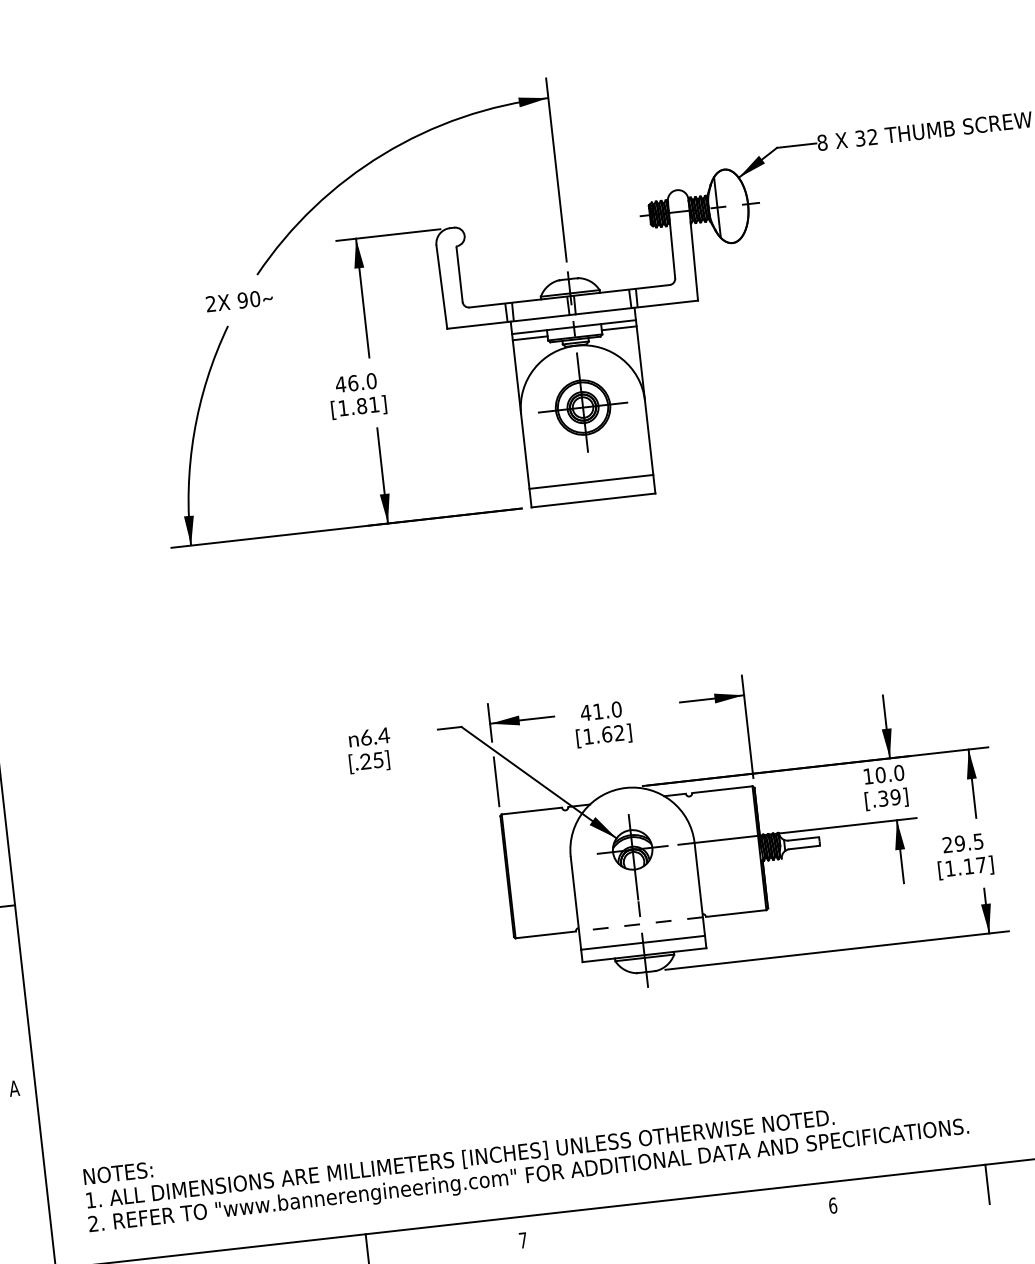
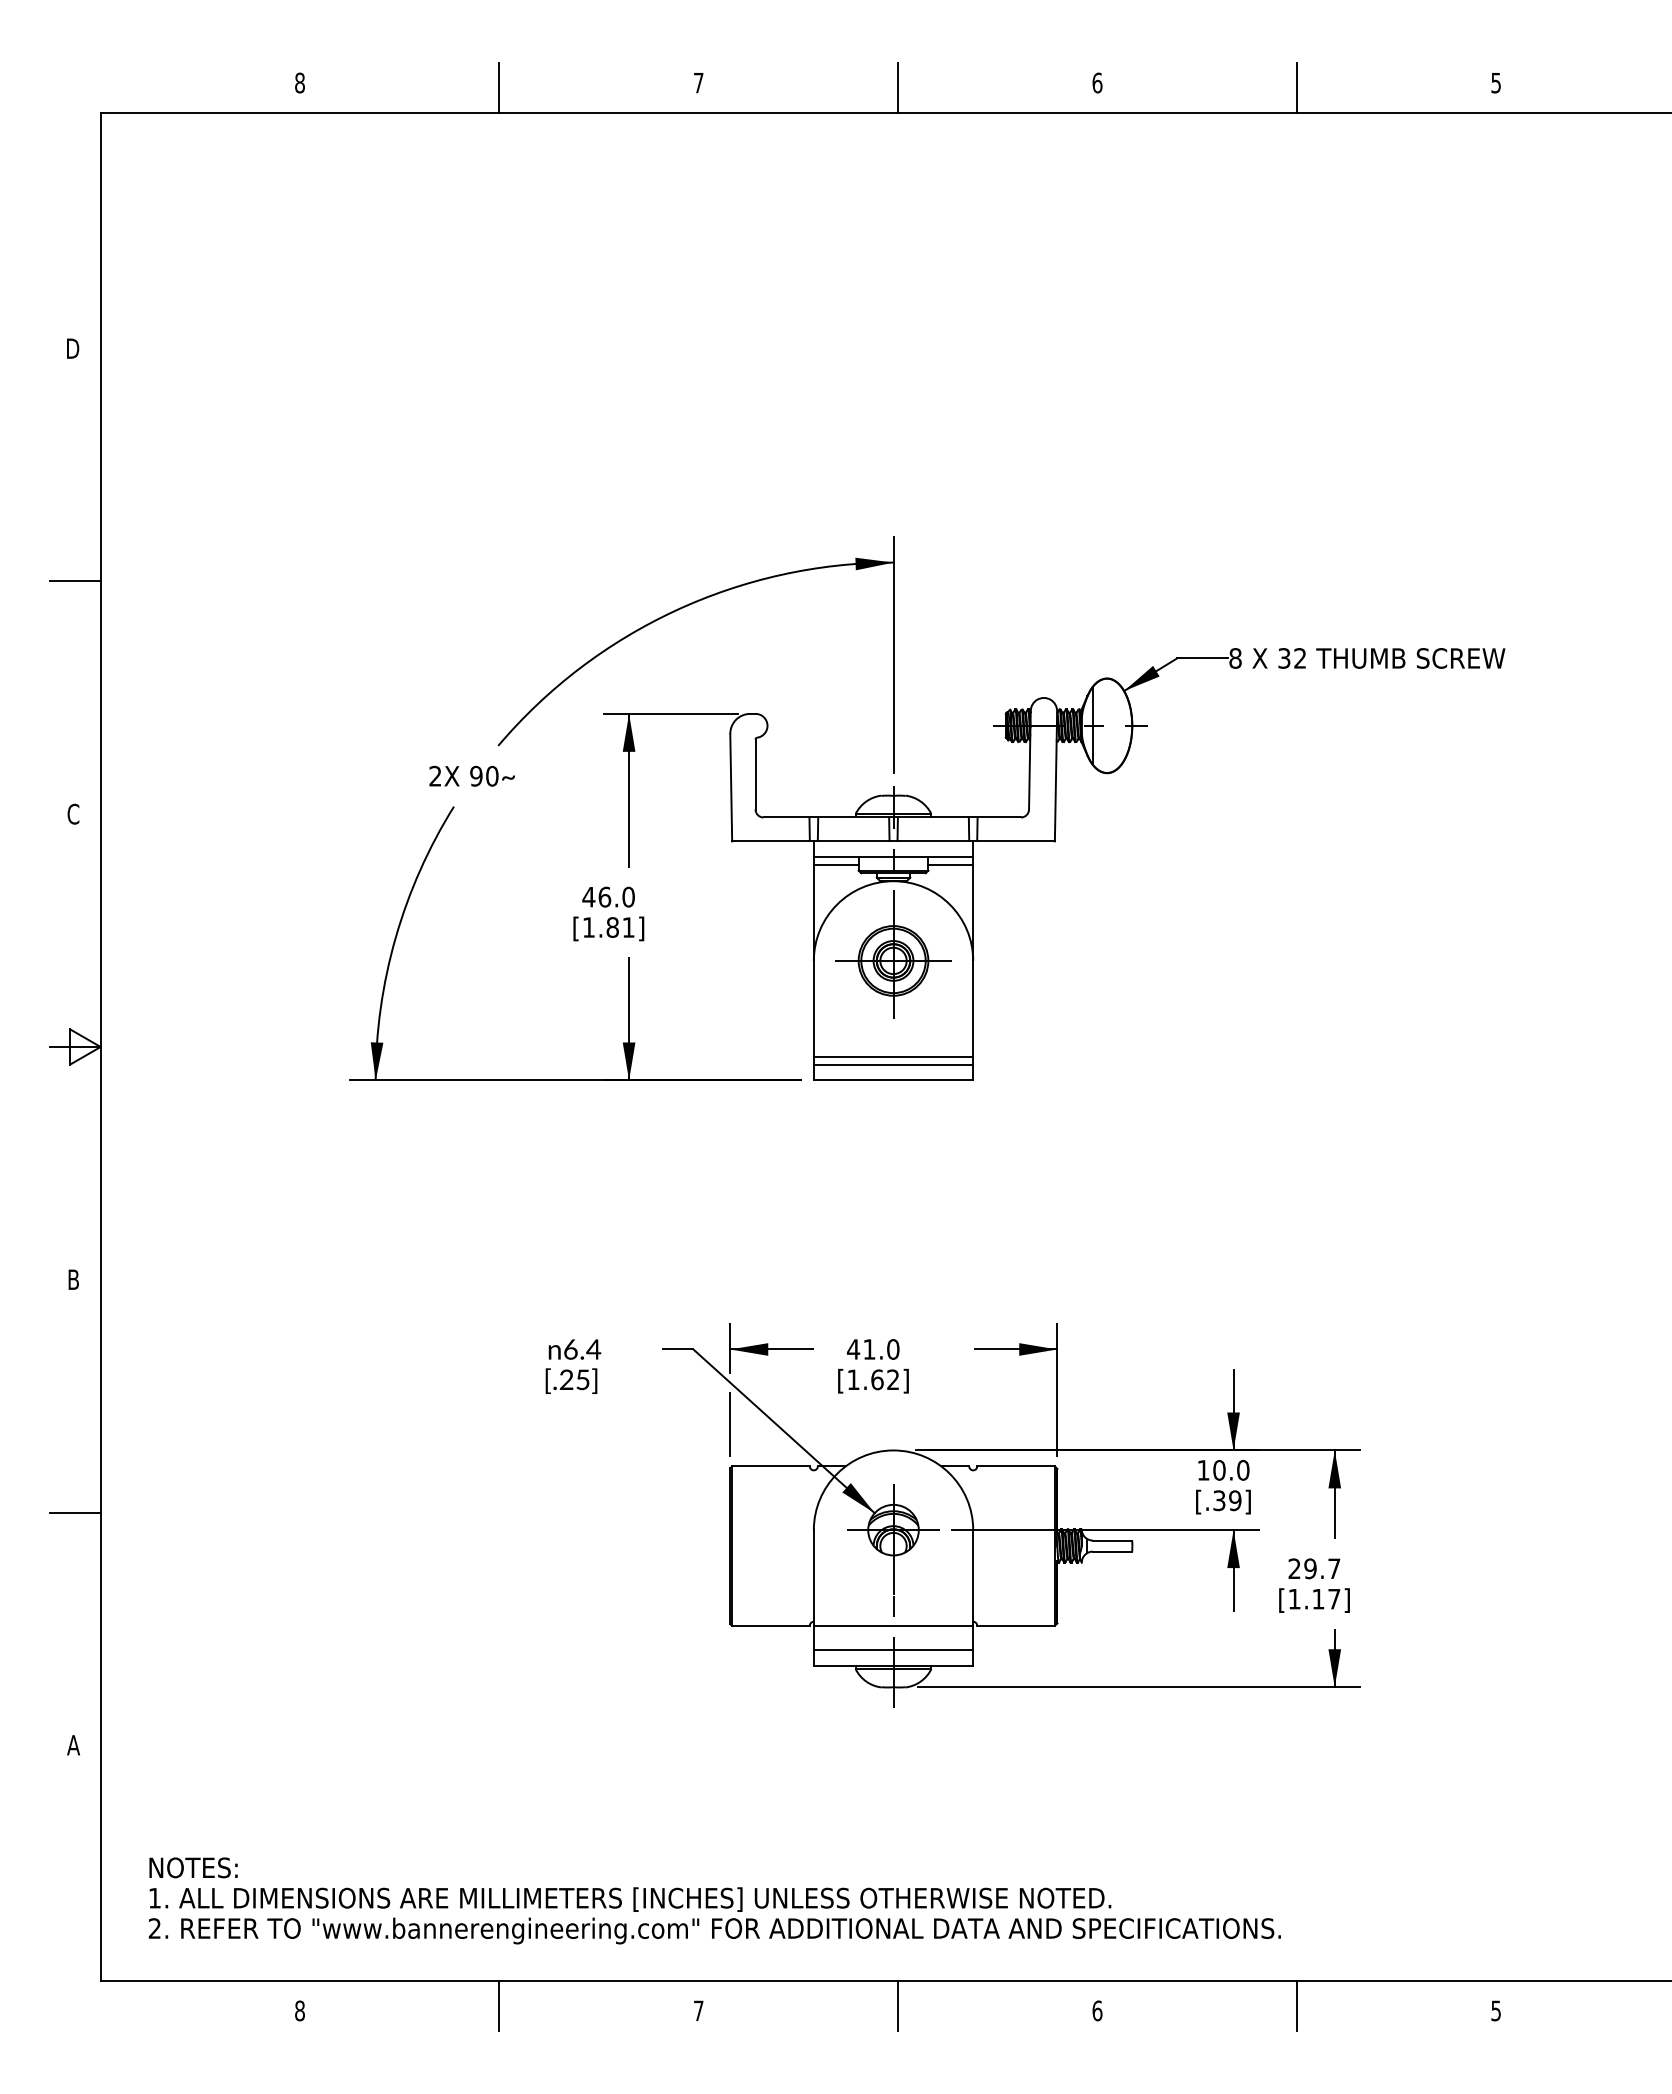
line: (592, 488) -> (893, 1064), added
text: (978, 841) -> (1334, 1568), 29.5 -> 29.7
line: (640, 924) -> (893, 1625), dashed -> solid
line: (677, 1218) -> (898, 2005), added

